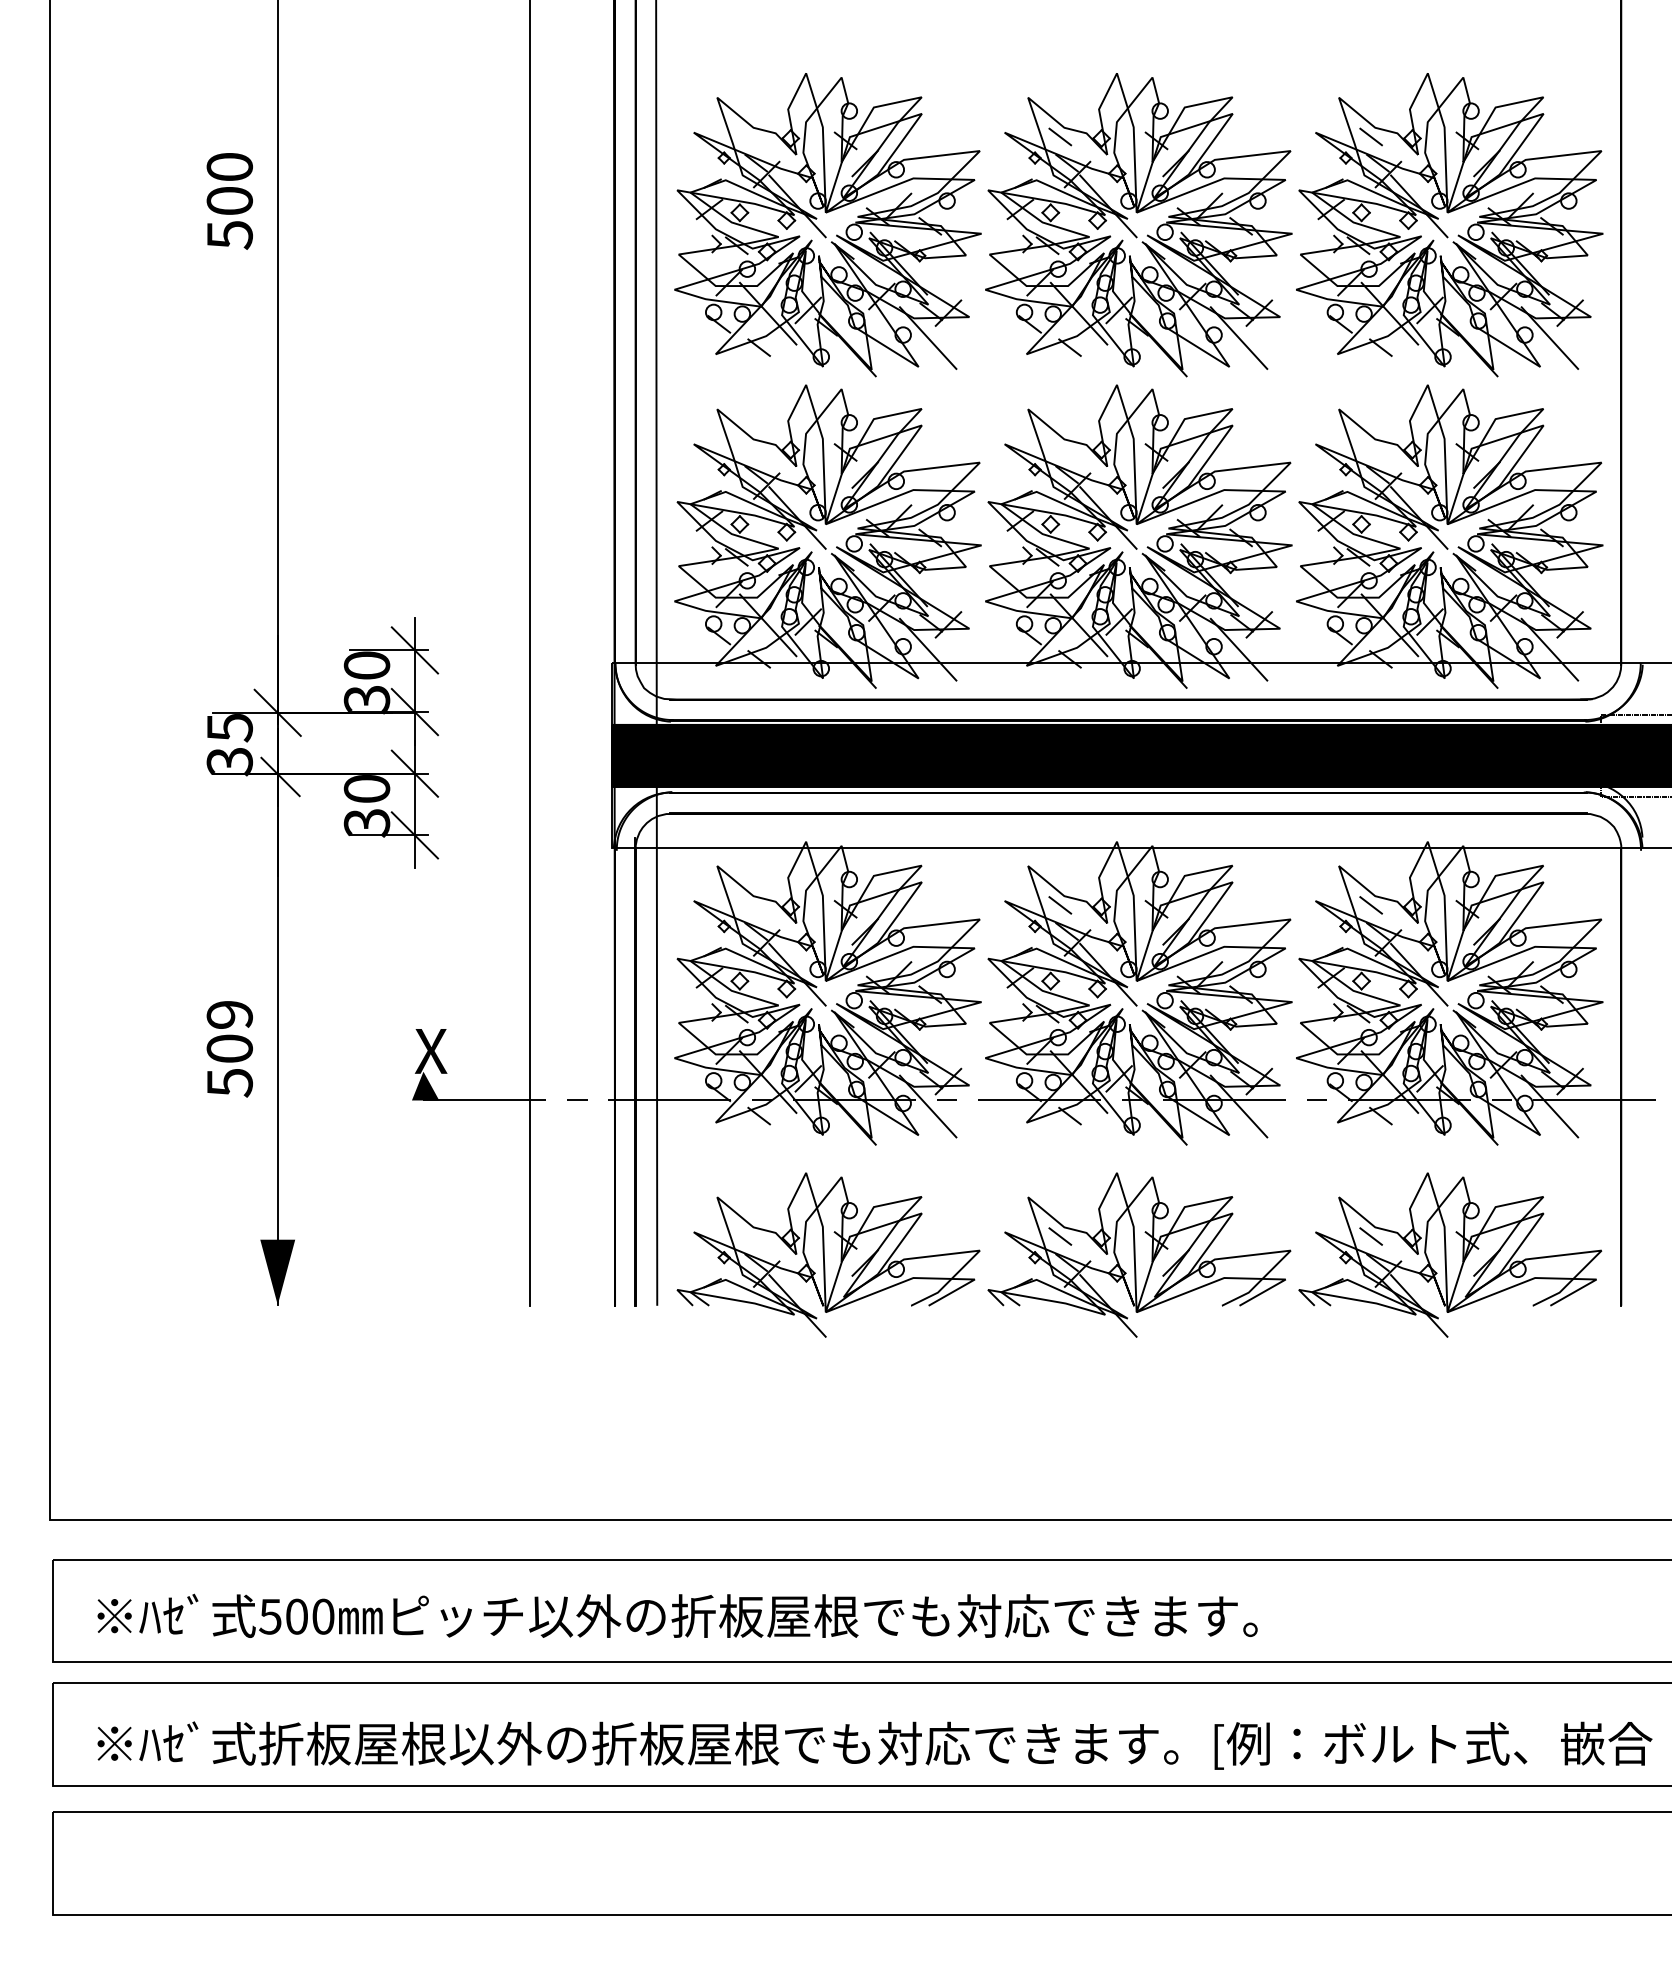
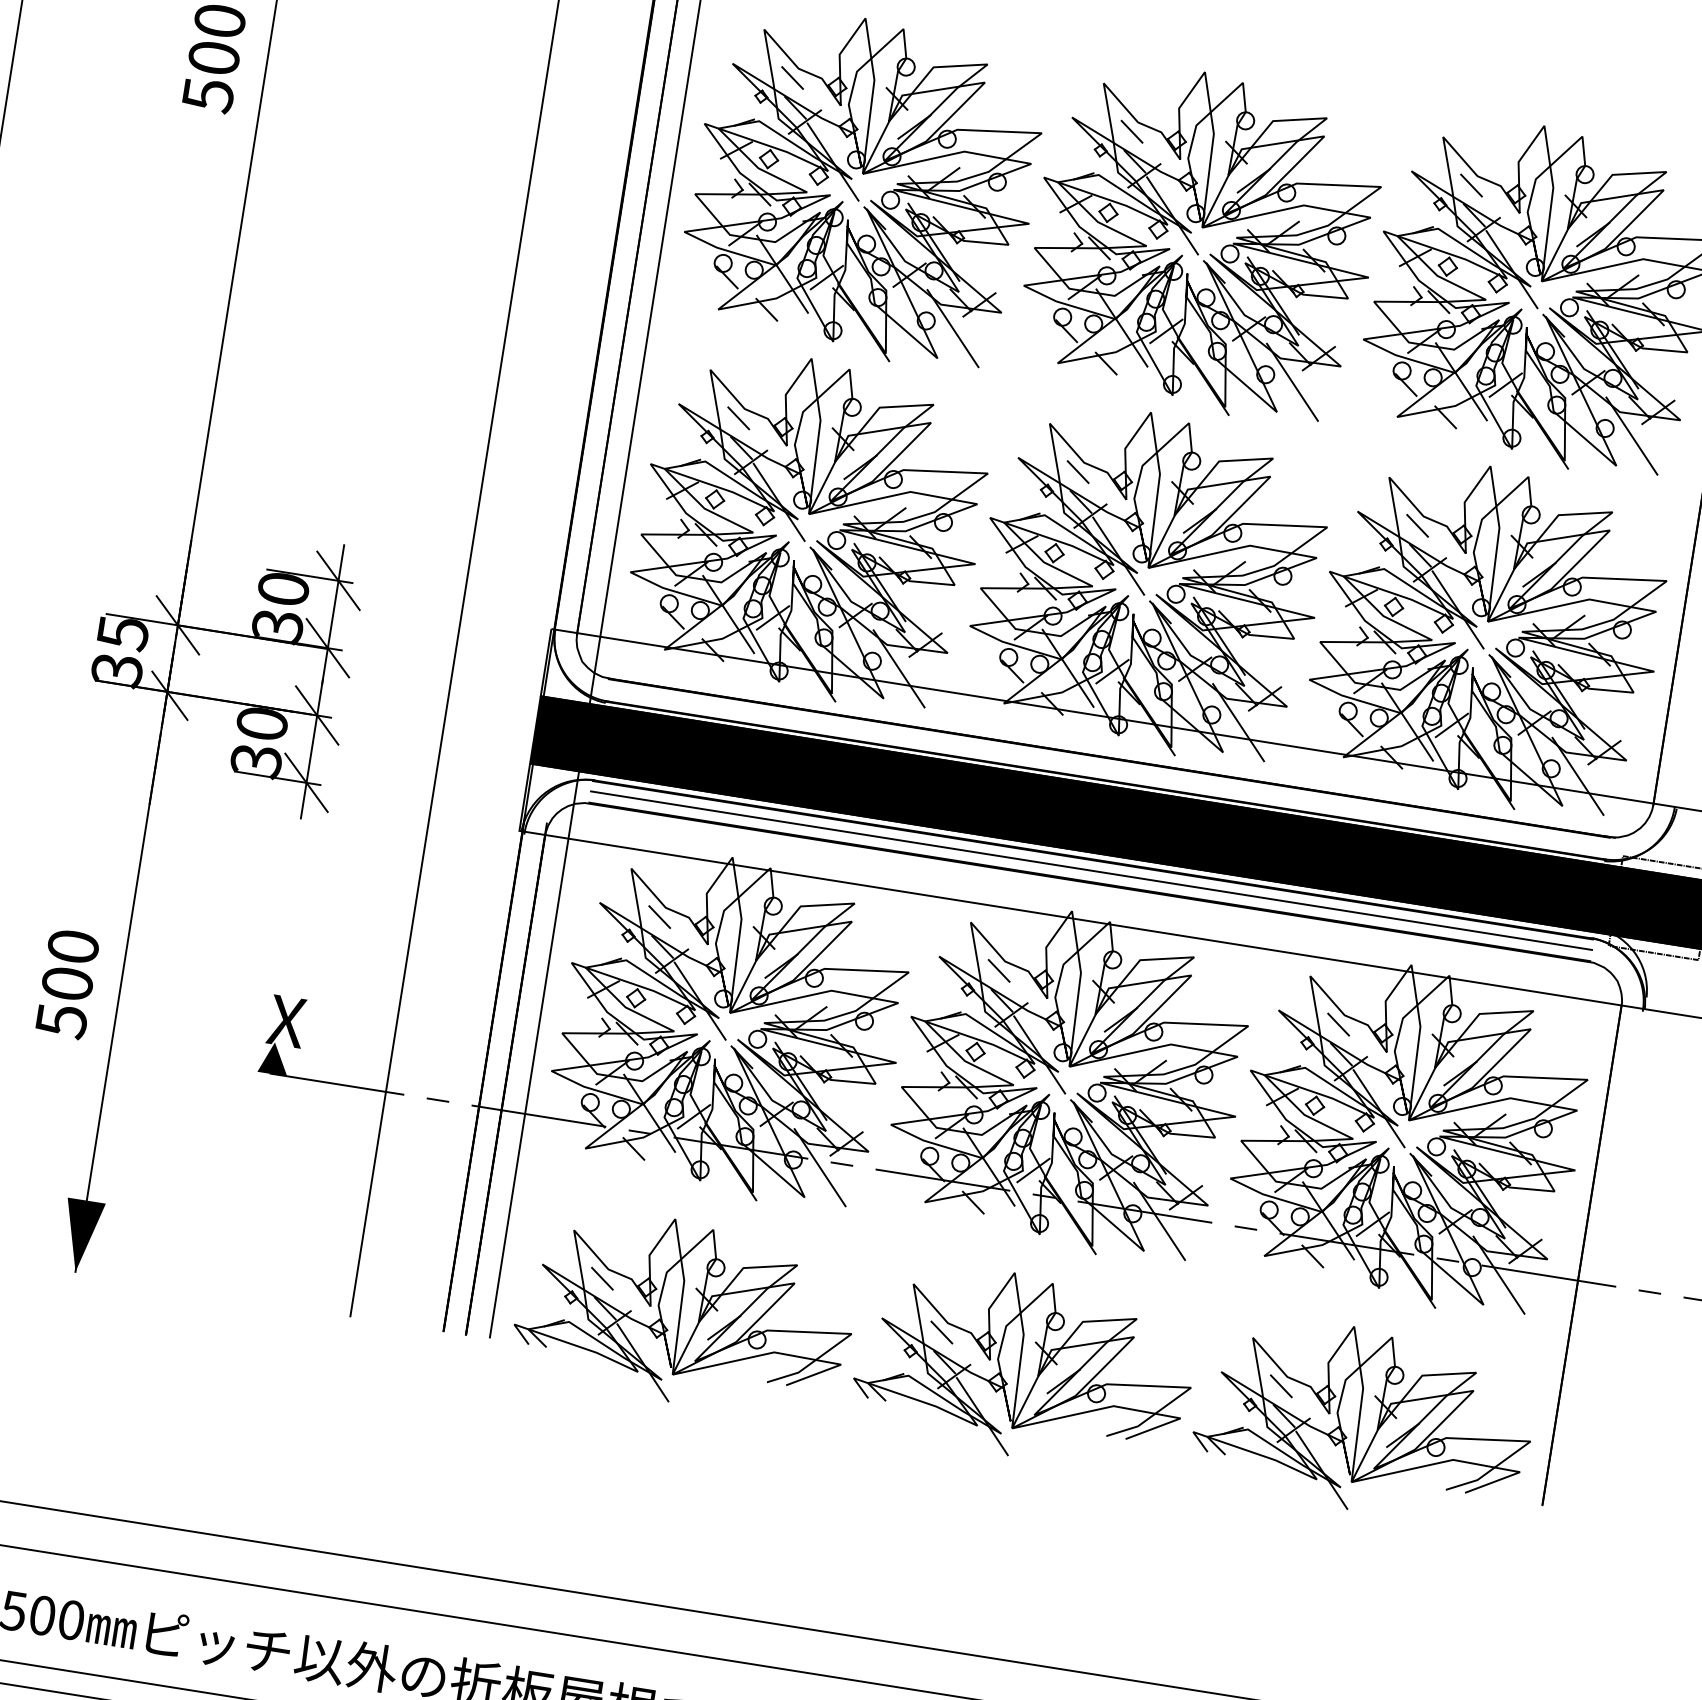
line: (749, 136) -> (792, 77), added
line: (749, 448) -> (738, 418), added
line: (1060, 448) -> (1078, 472), added
line: (1370, 448) -> (1416, 525), added
line: (1128, 802) -> (1091, 870), added
line: (749, 905) -> (659, 917), added
text: (229, 1014) -> (73, 946), 509 -> 500
line: (749, 1236) -> (602, 1278), added

